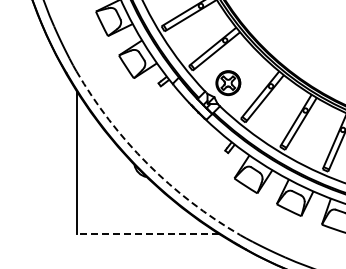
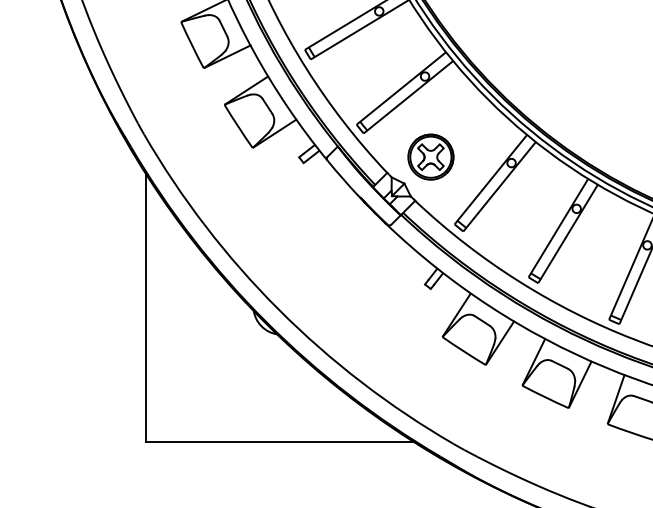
arc: (147, 163) -> (278, 308), dashed -> solid
line: (148, 234) -> (280, 442), dashed -> solid

